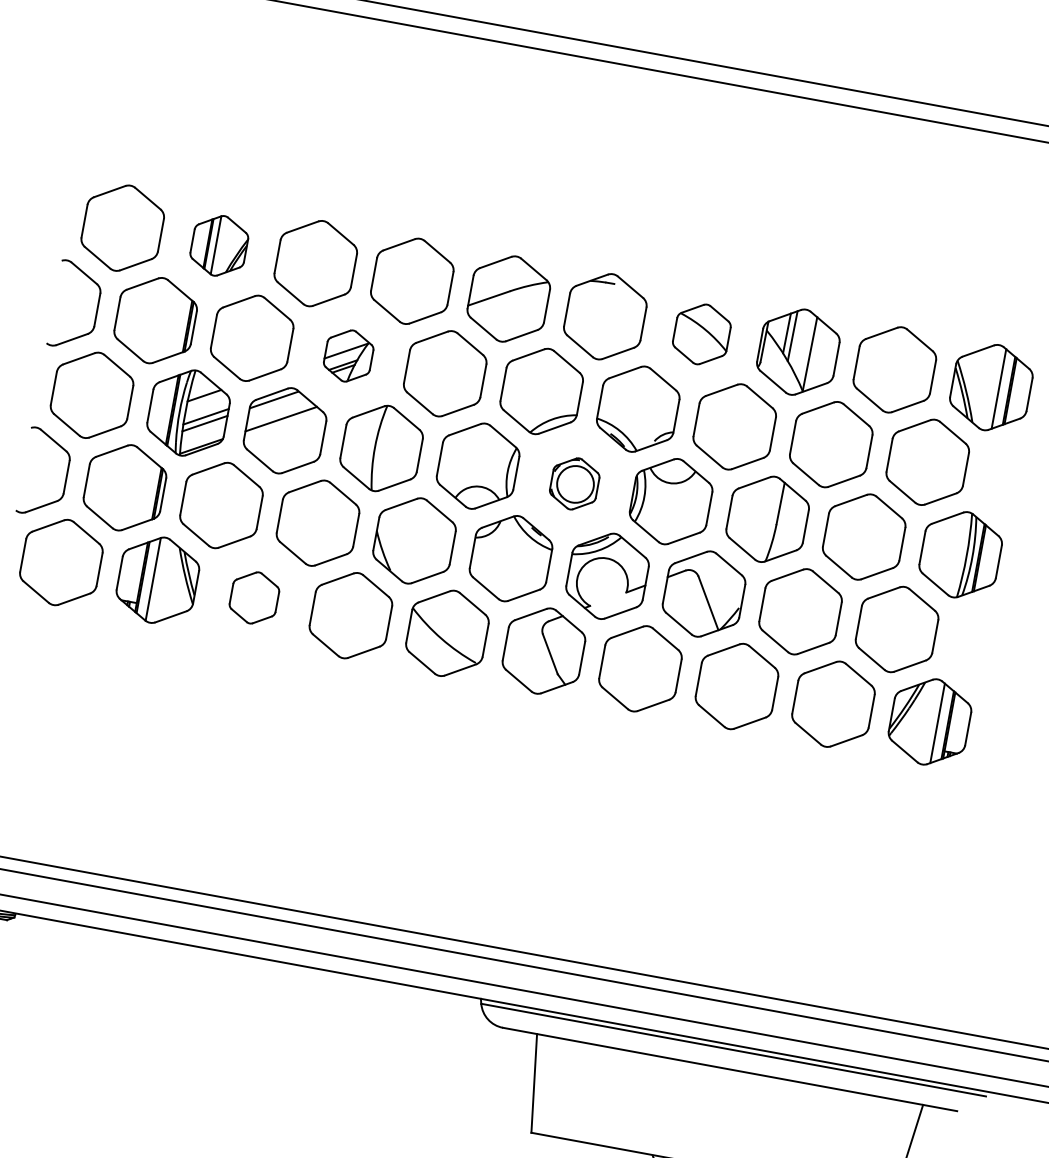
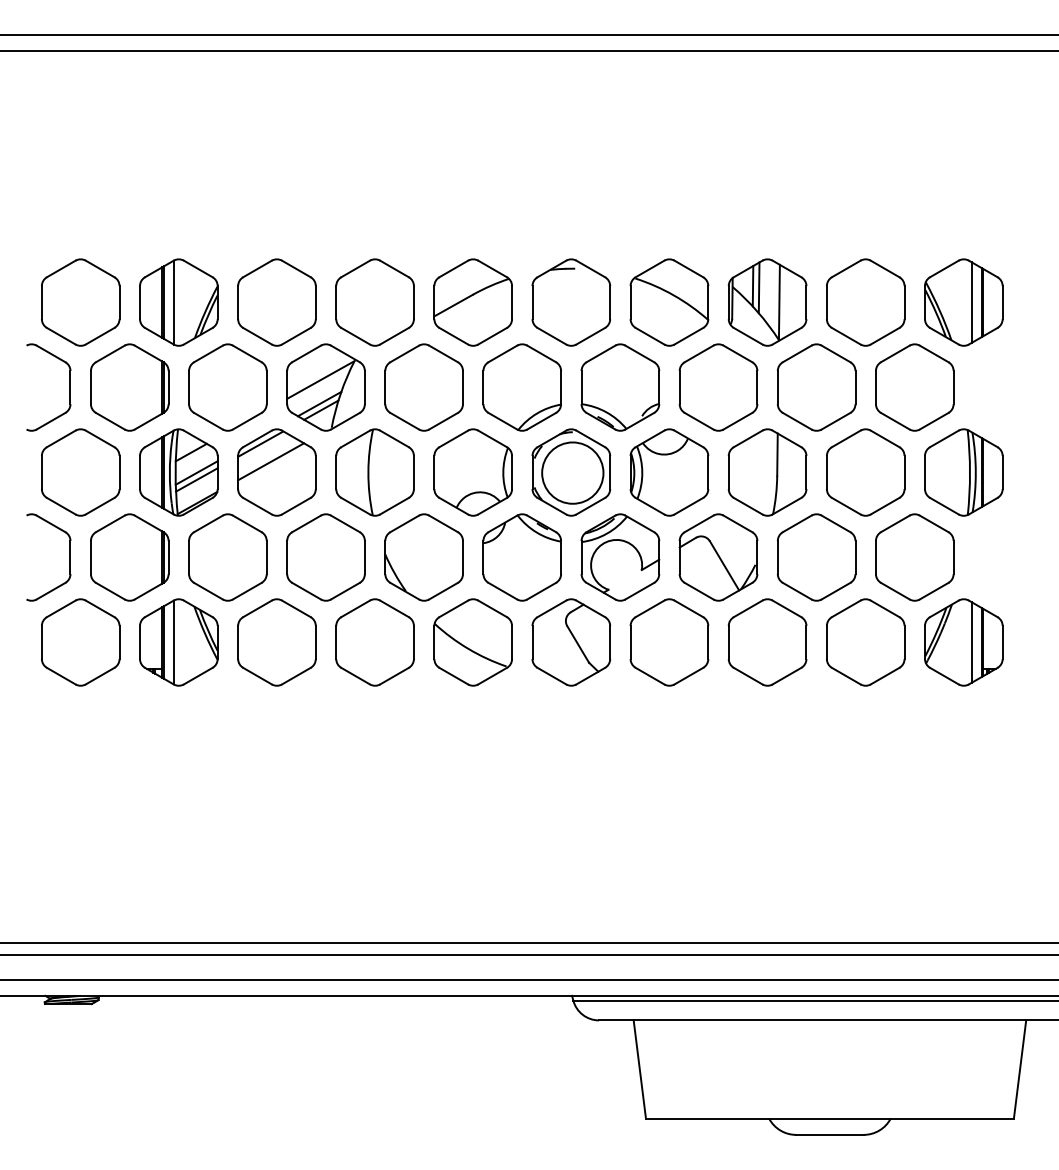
part: (218, 245) -> (178, 302), size x1.43
part: (701, 334) -> (669, 302), size x1.43
part: (348, 355) -> (325, 387), size x1.67
part: (574, 483) -> (571, 472), size x1.67
part: (253, 597) -> (276, 642), size x1.67

